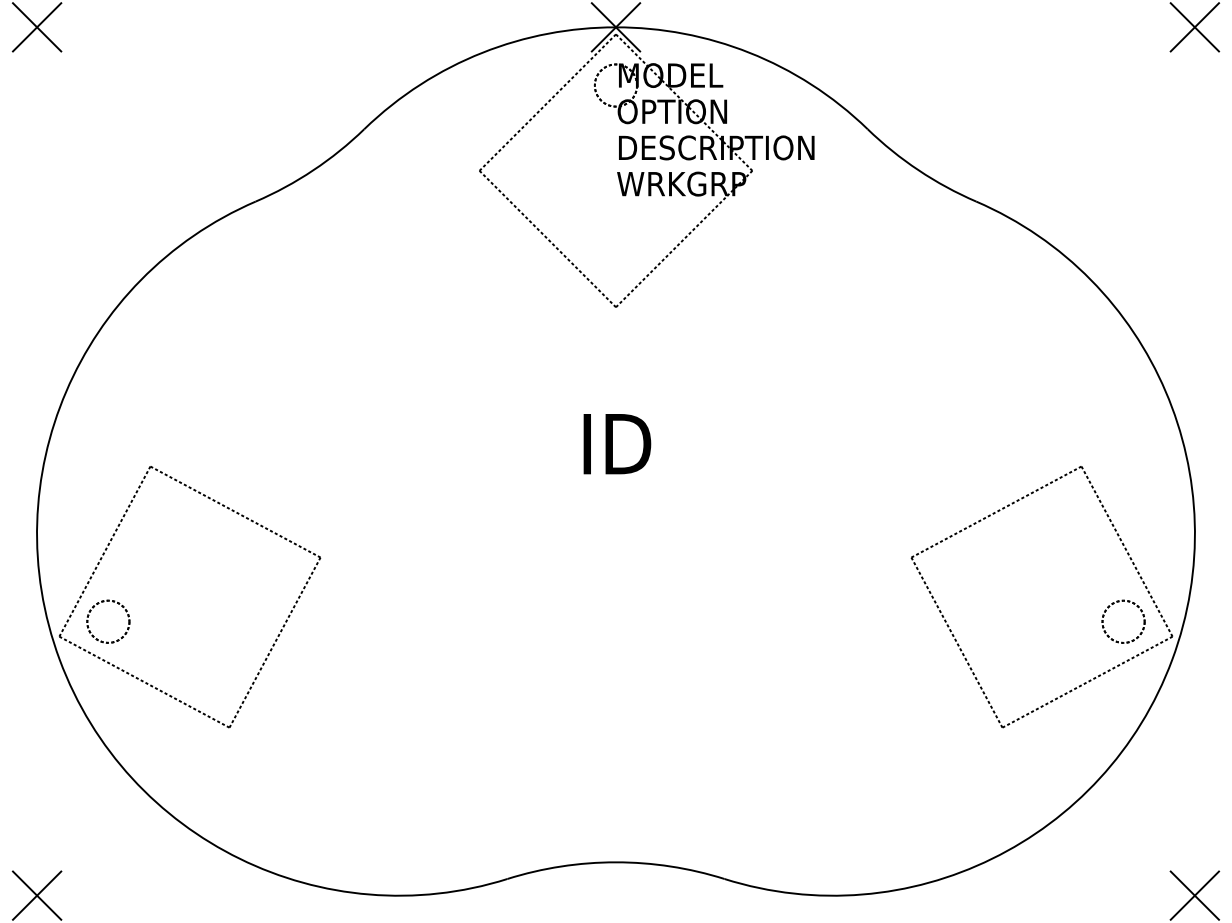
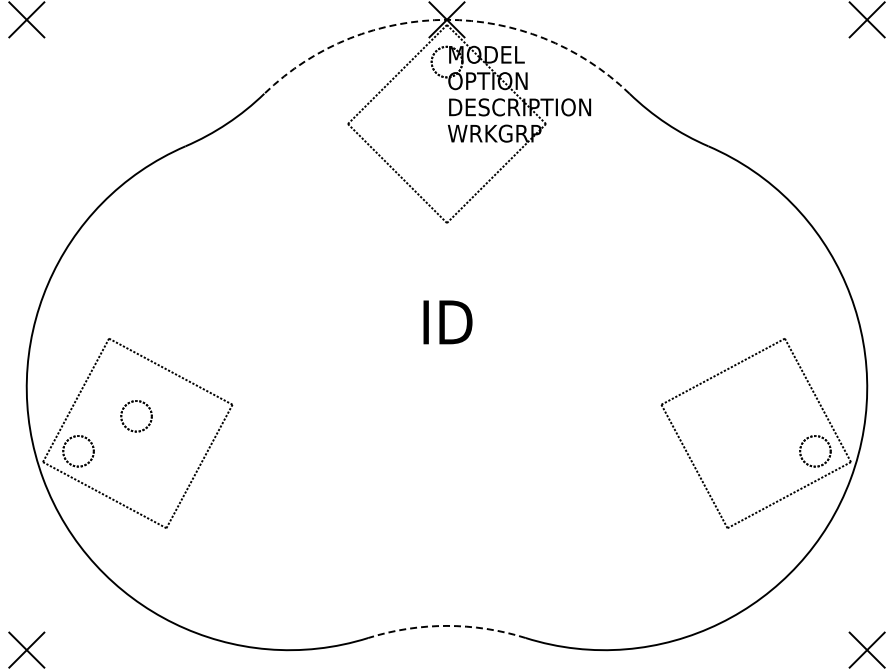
arc: (615, 26) -> (446, 19), solid -> dashed
circle: (188, 573) -> (136, 416), added
arc: (615, 861) -> (446, 625), solid -> dashed

